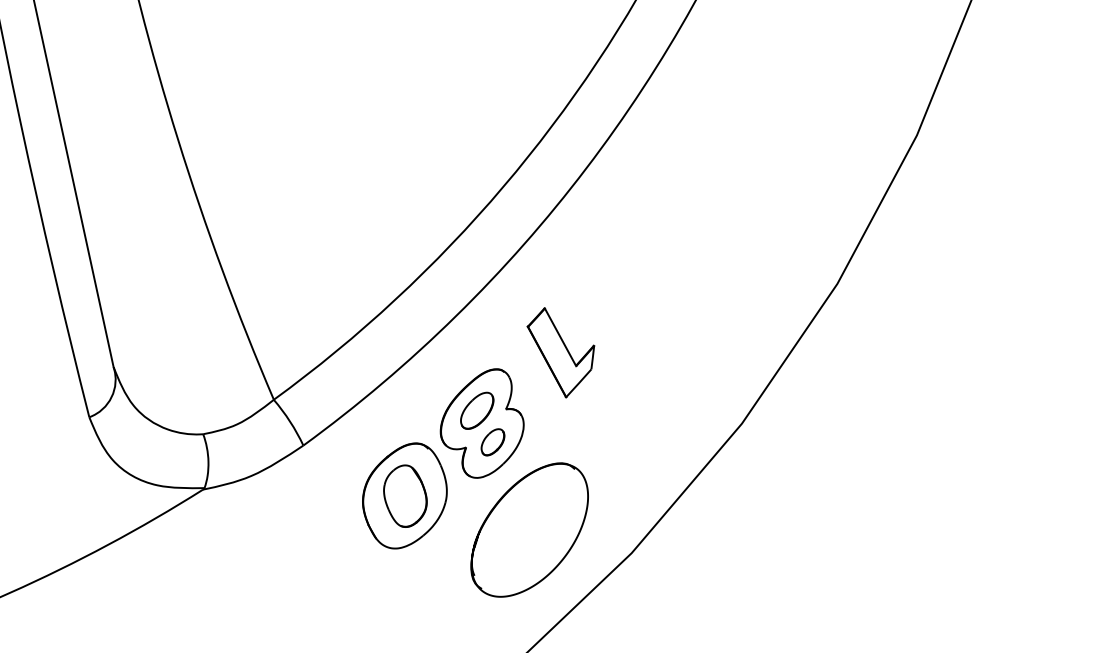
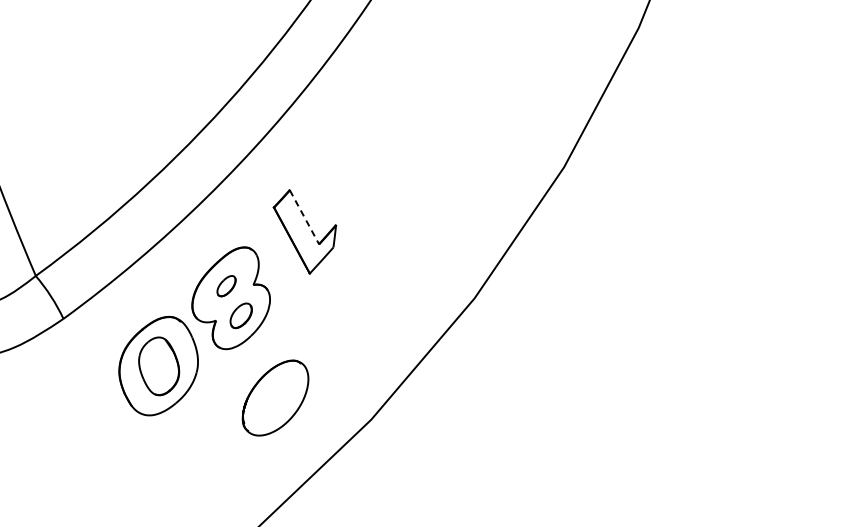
line: (560, 337) -> (304, 217), solid -> dashed
part: (477, 410) -> (226, 286), size x0.6
part: (529, 529) -> (275, 397), size x0.6

